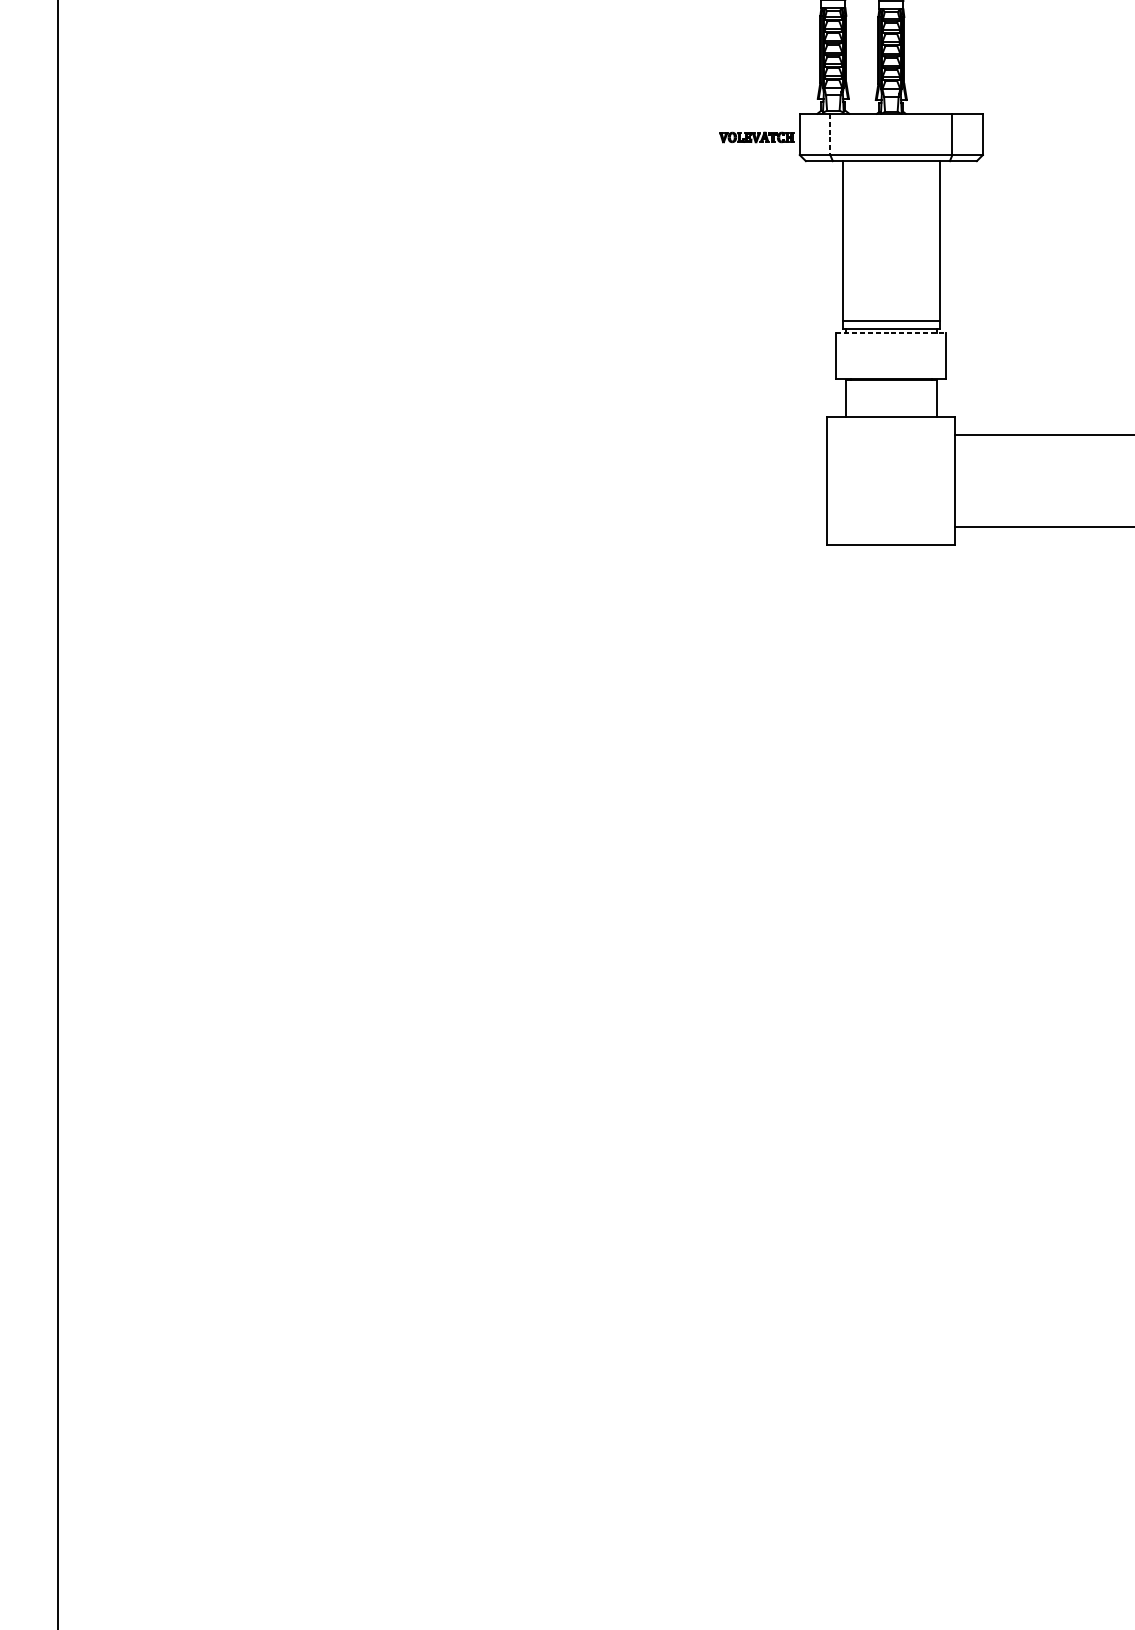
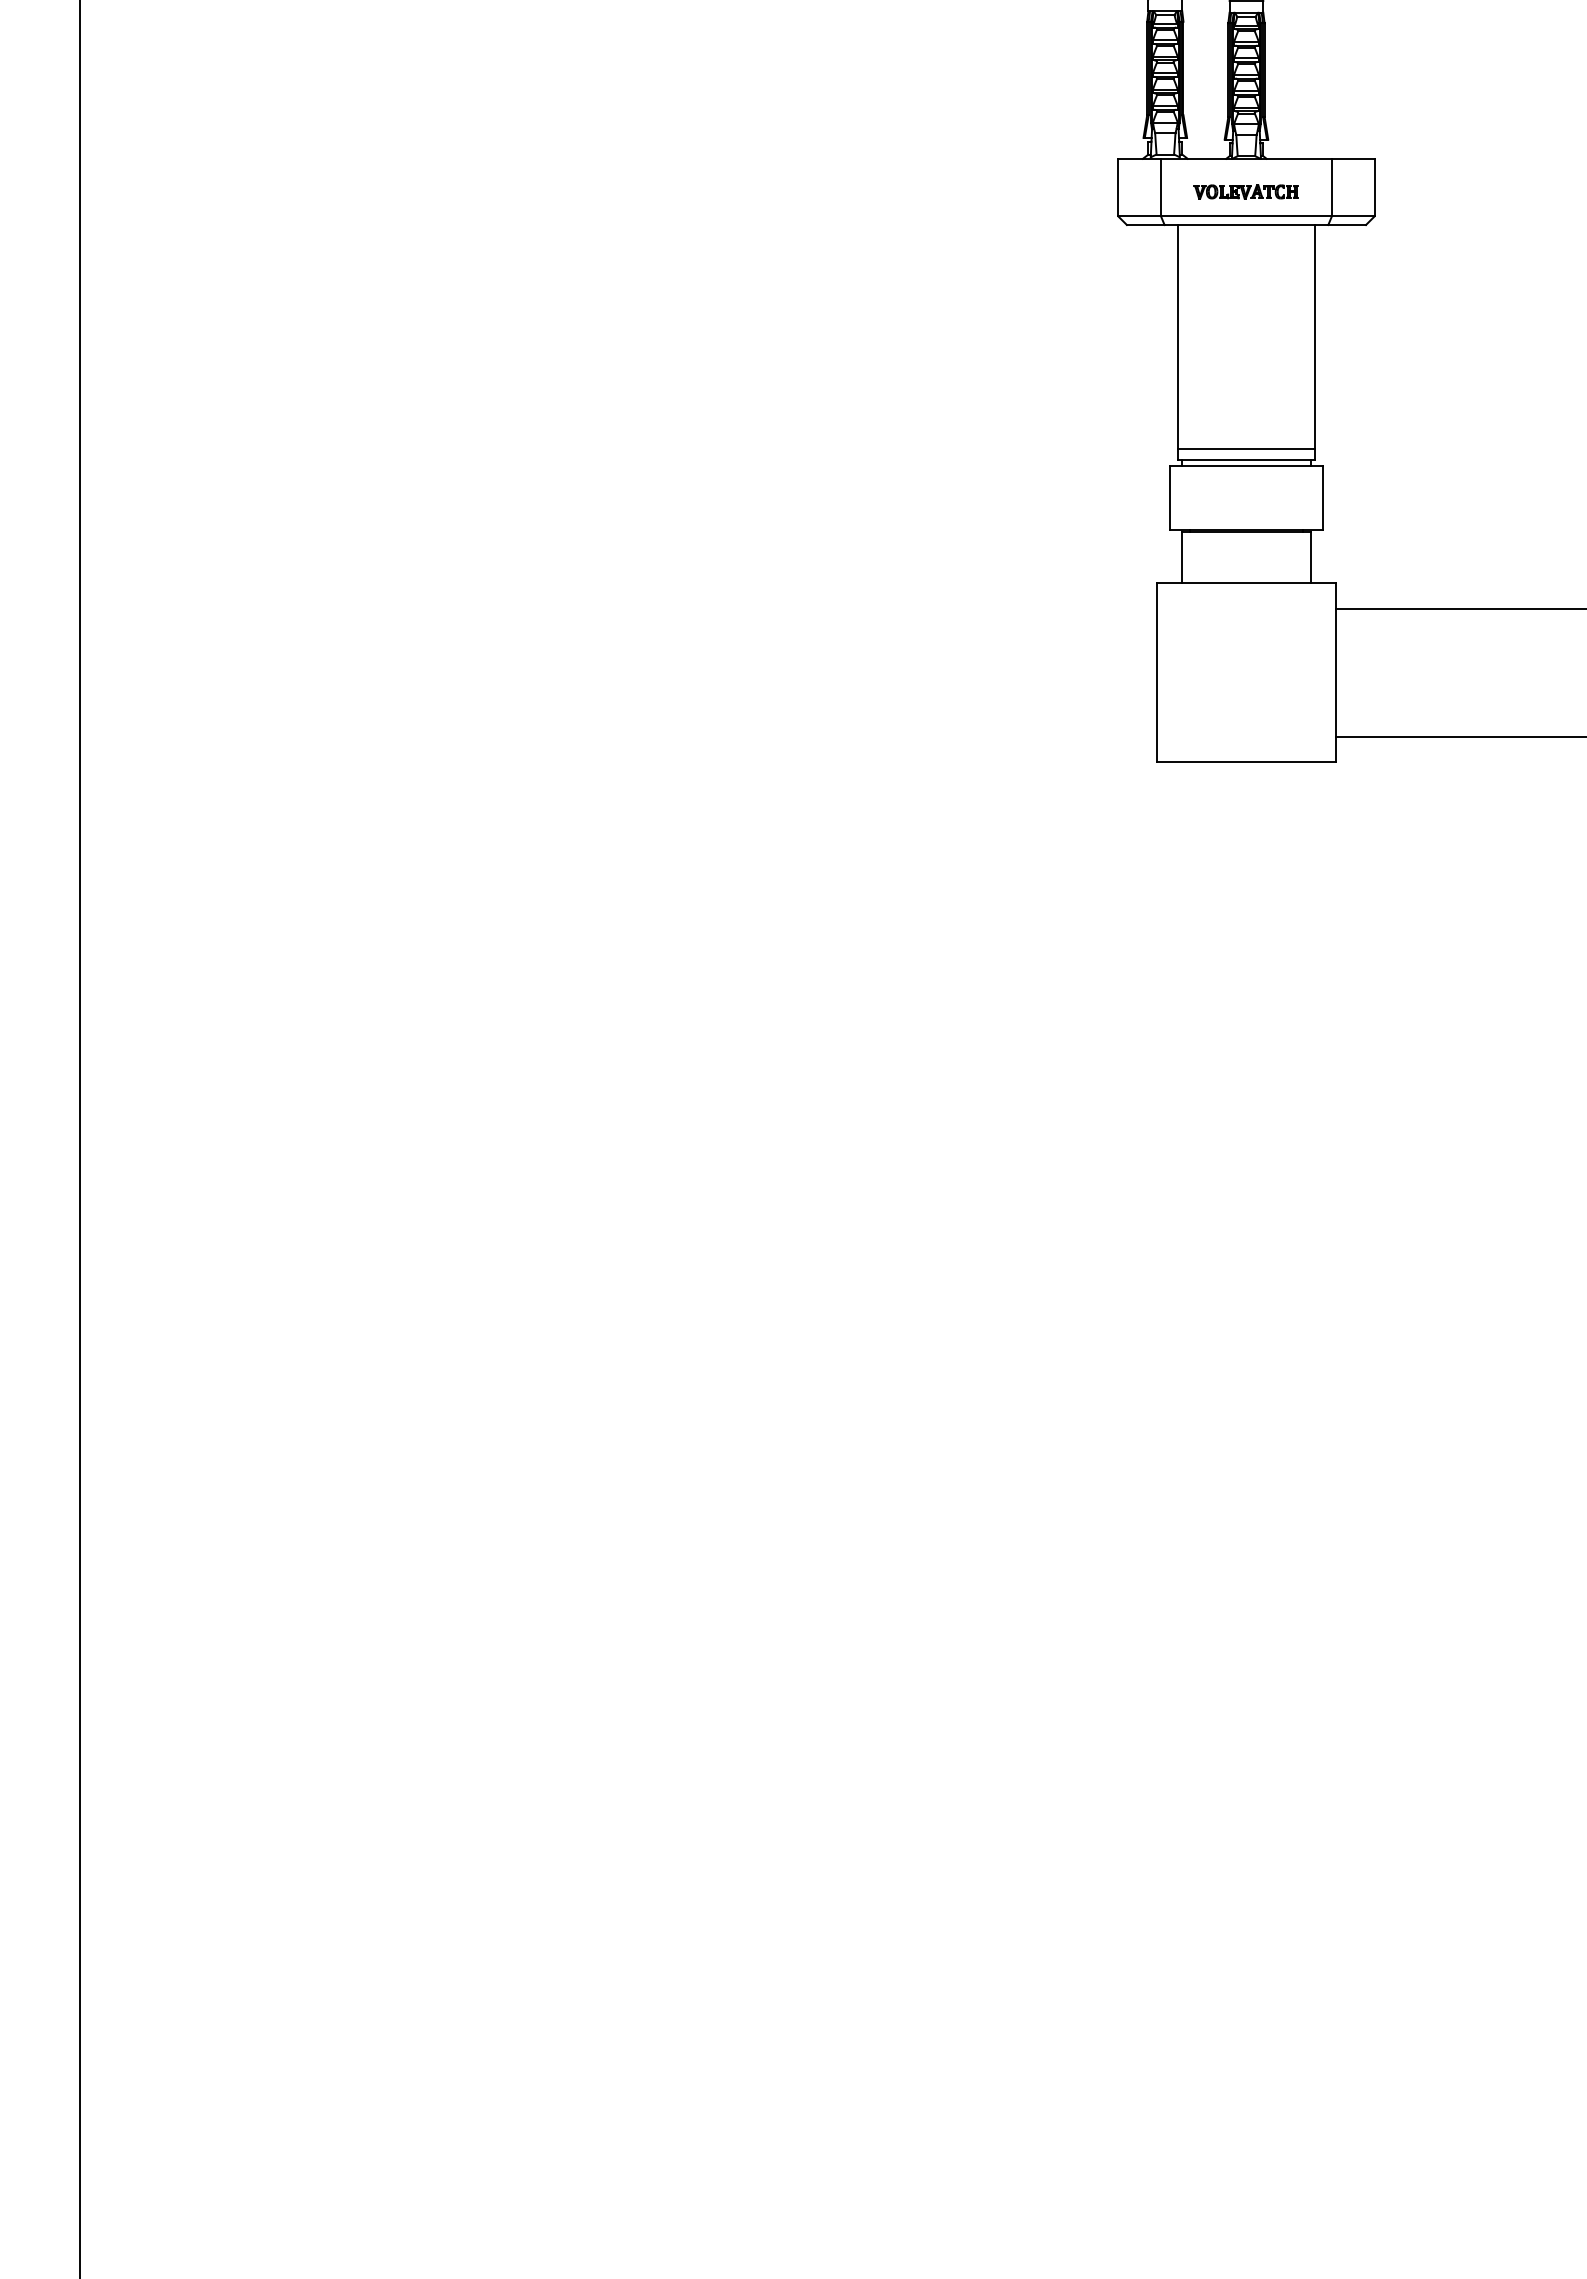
line: (830, 134) -> (1161, 187), dashed -> solid
part: (756, 137) -> (1245, 191), moved
line: (891, 333) -> (1246, 465), dashed -> solid

